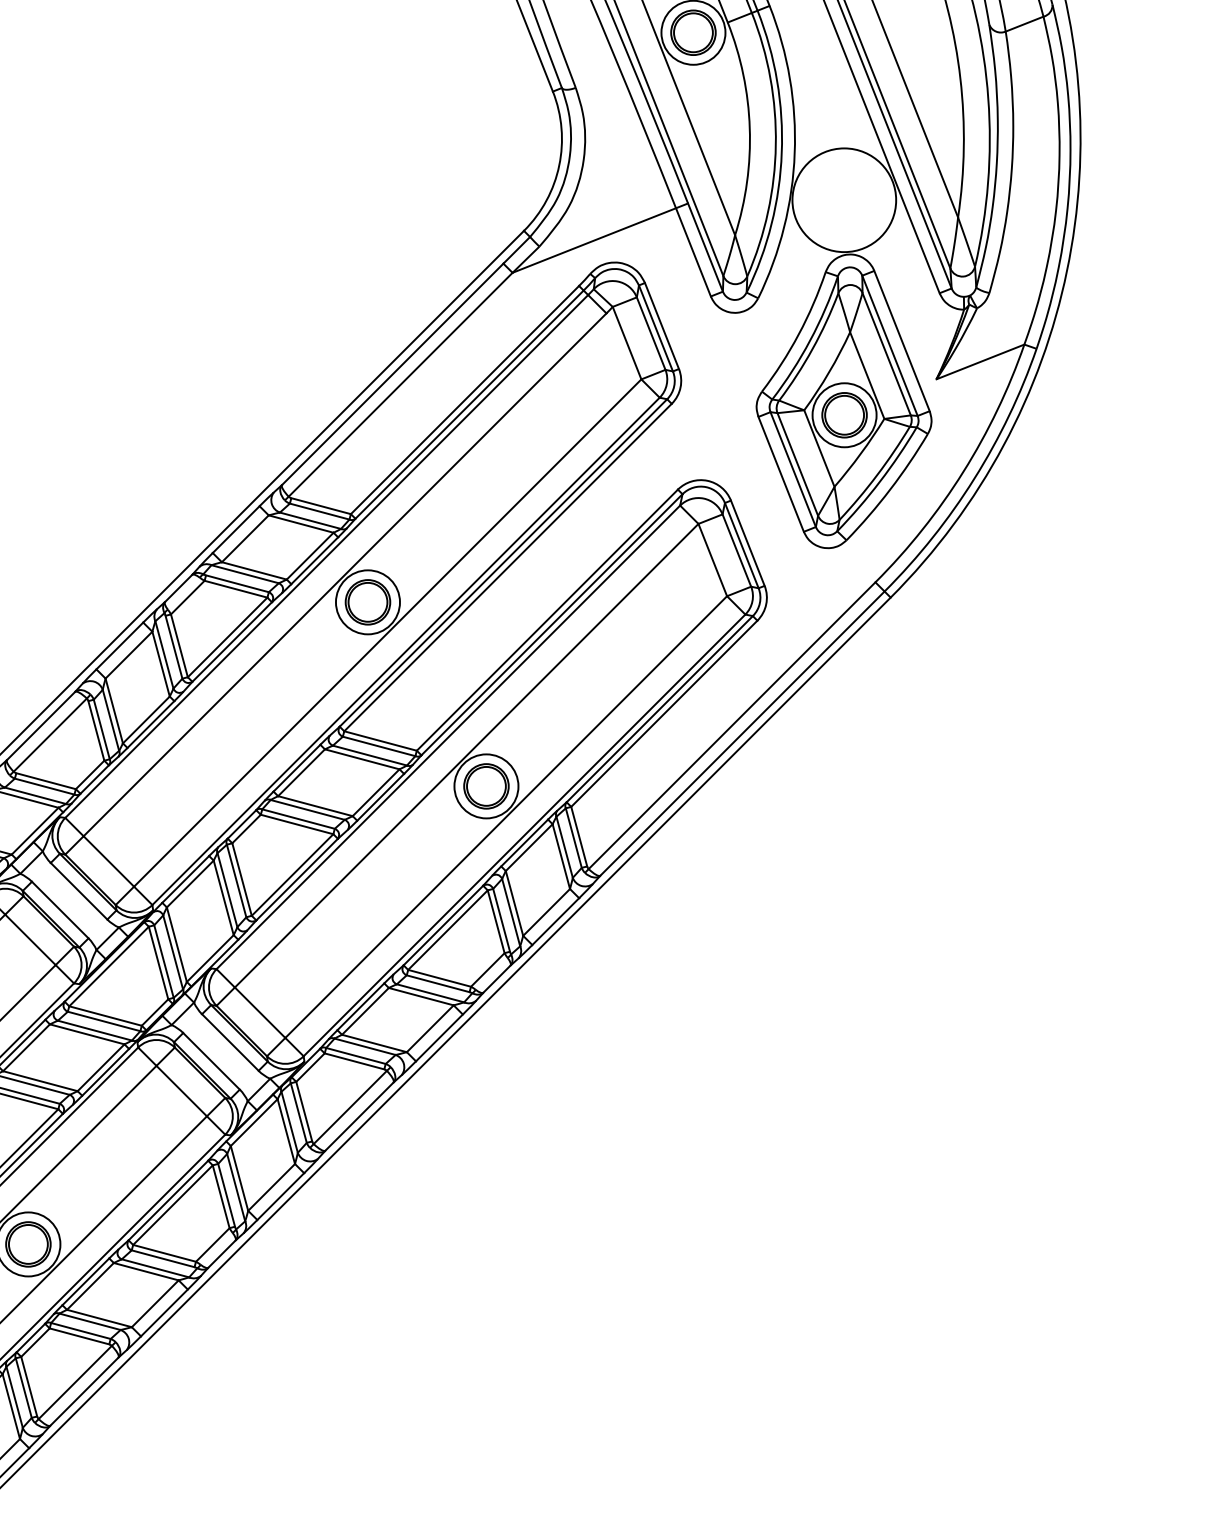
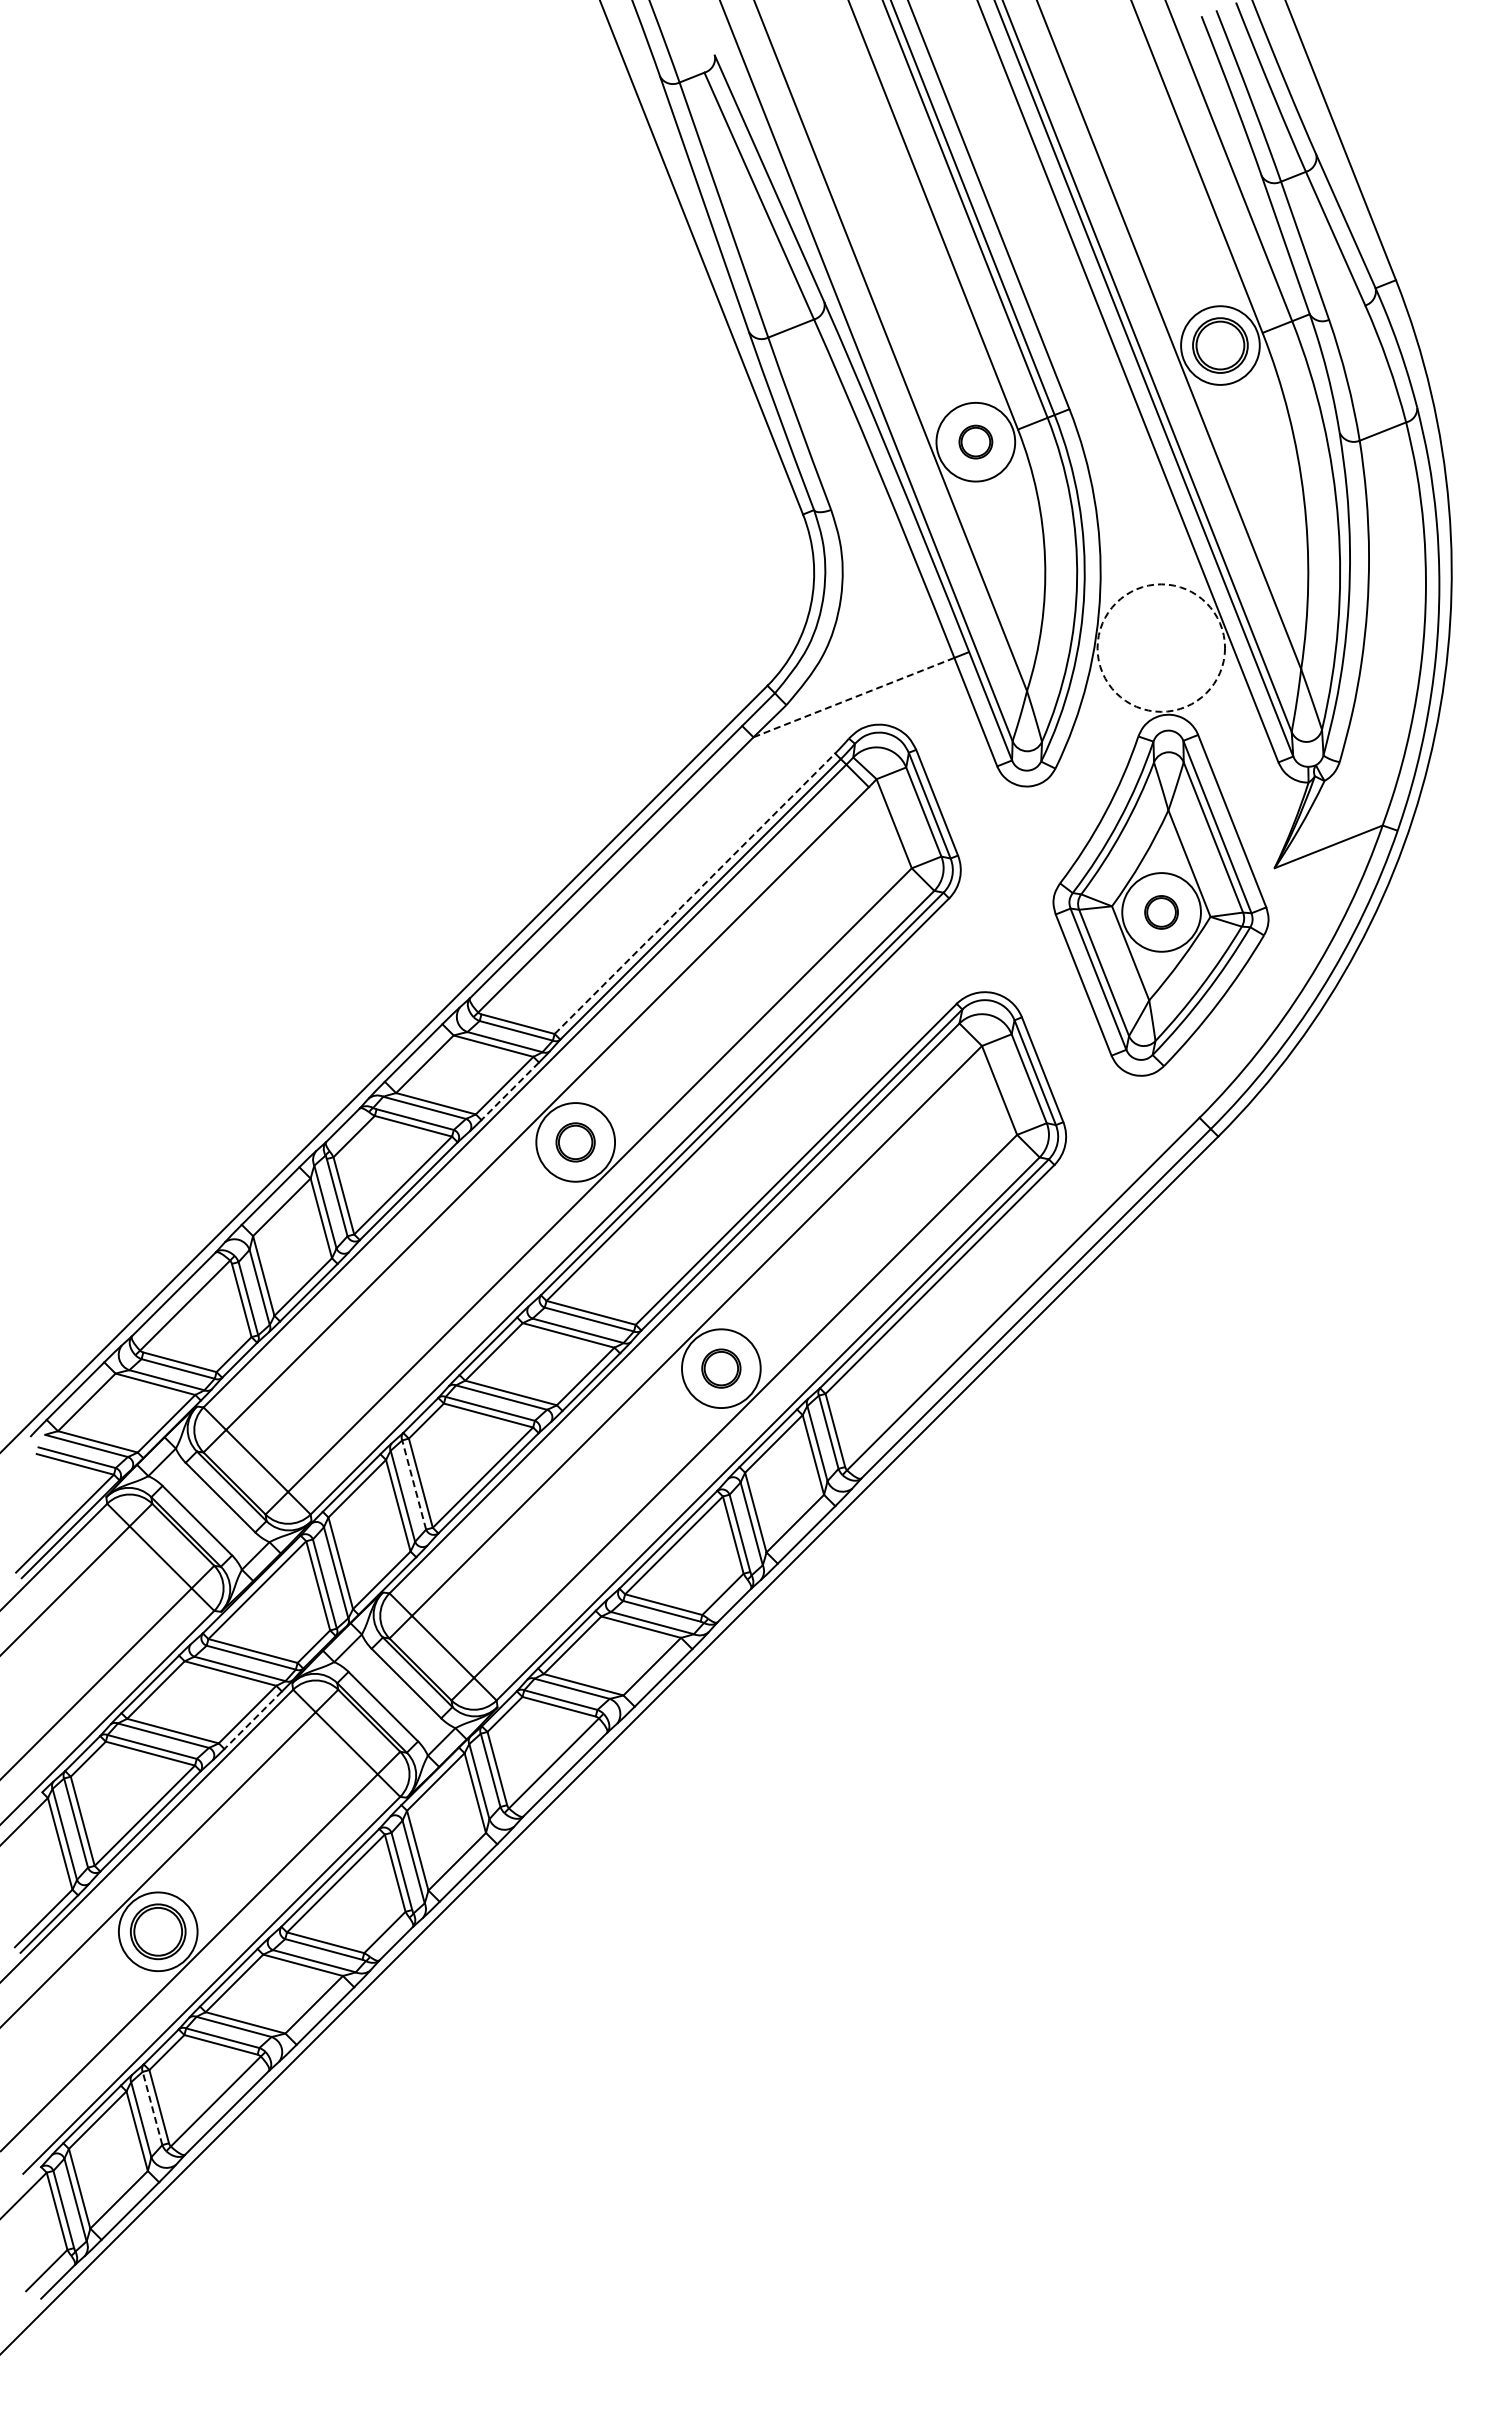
part: (693, 32) -> (975, 441), size x0.6
circle: (844, 199) -> (1161, 647), solid -> dashed
line: (594, 240) -> (854, 697), solid -> dashed
line: (465, 399) -> (695, 893), solid -> dashed
part: (844, 415) -> (1161, 912), size x0.6
line: (314, 560) -> (510, 1091), solid -> dashed
part: (367, 602) -> (575, 1142), size x0.7
part: (486, 786) -> (721, 1368), size x0.7
line: (236, 880) -> (414, 1484), solid -> dashed
line: (105, 1072) -> (253, 1720), solid -> dashed
line: (23, 1388) -> (152, 2108), solid -> dashed

